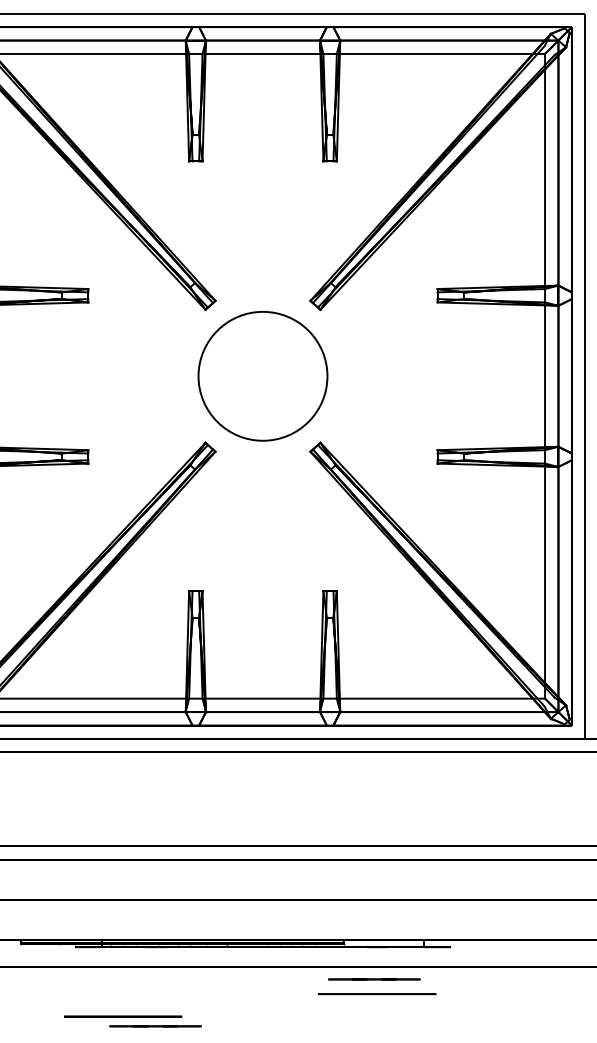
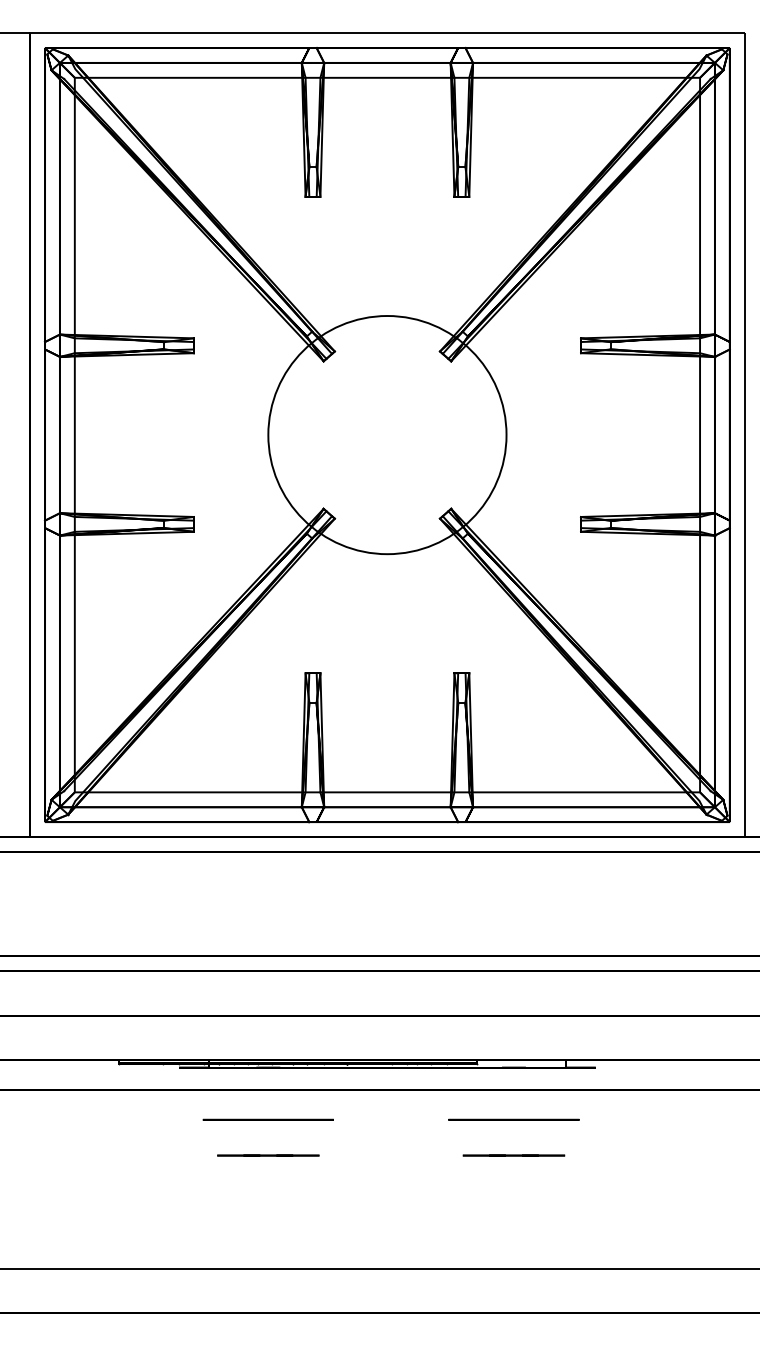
circle: (263, 376) -> (387, 435), size x1.67
line: (374, 979) -> (513, 1155), moved
circle: (122, 1016) -> (267, 1119), moved

